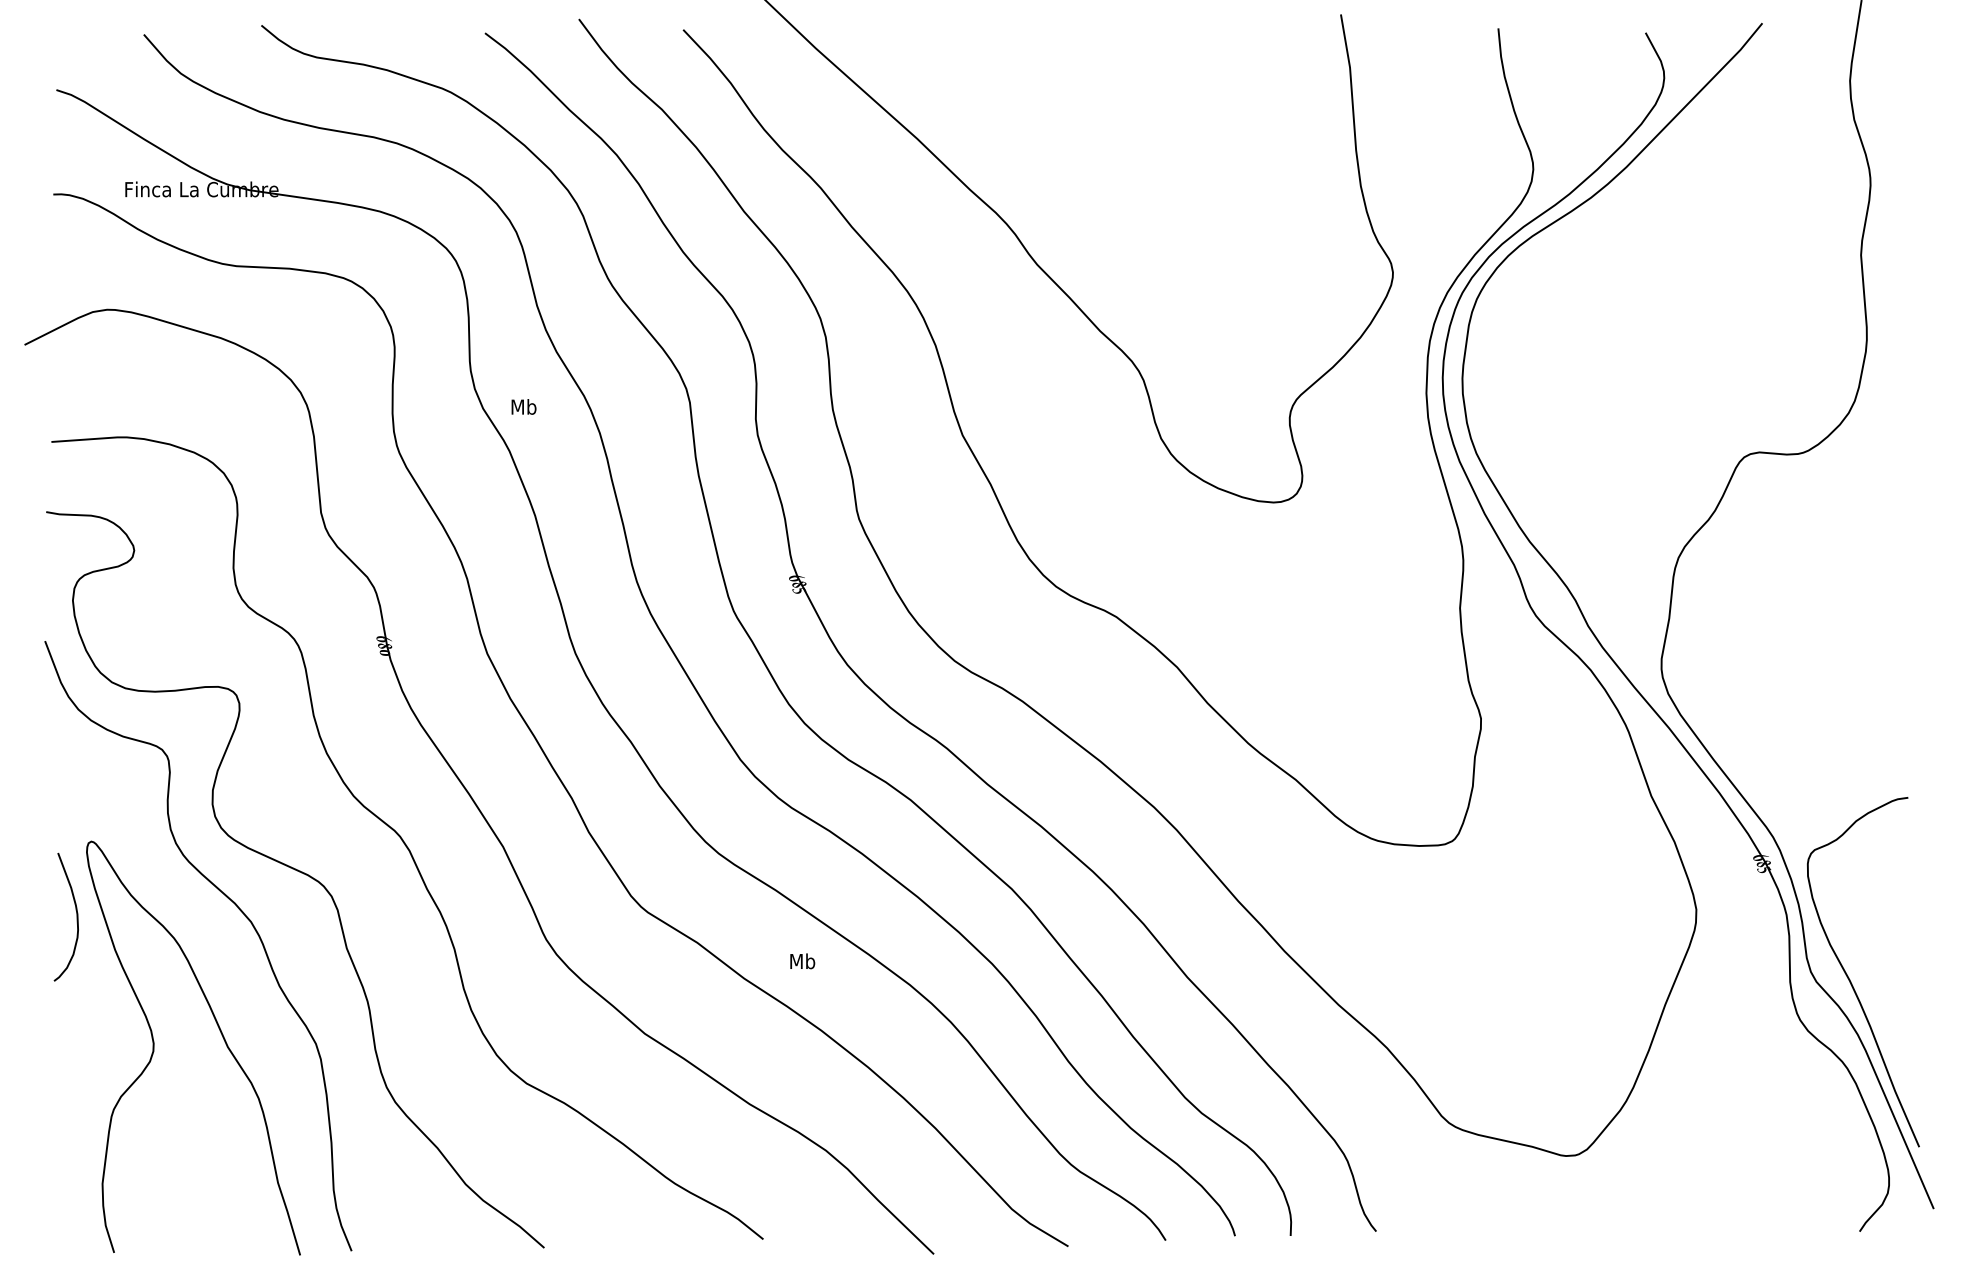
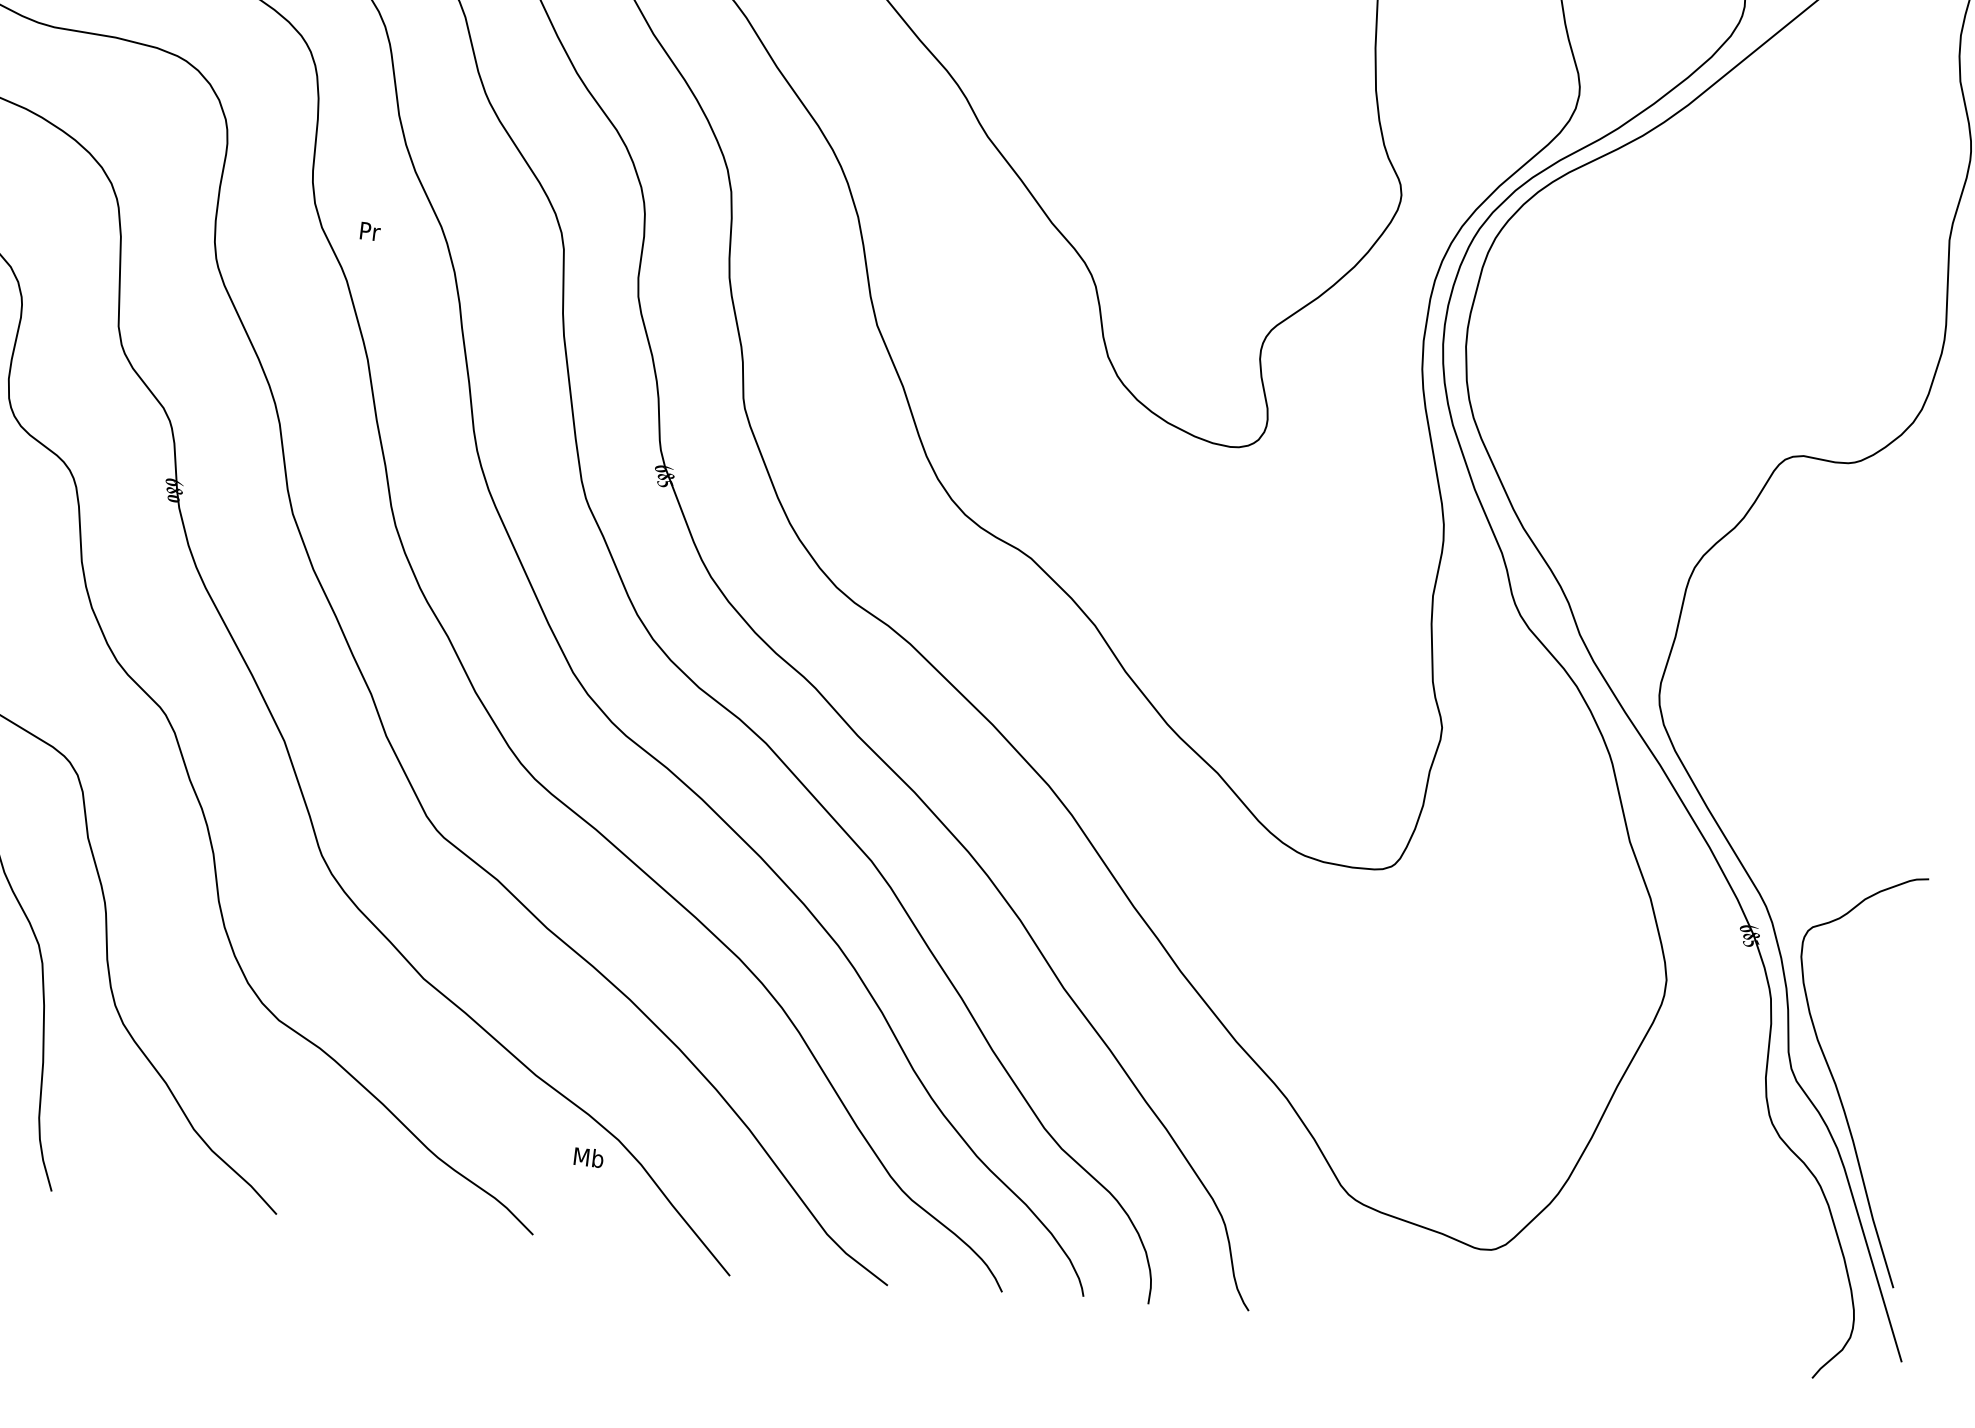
text: (523, 406) -> (369, 230), Mb -> Pr
text: (802, 961) -> (588, 1157), moved

